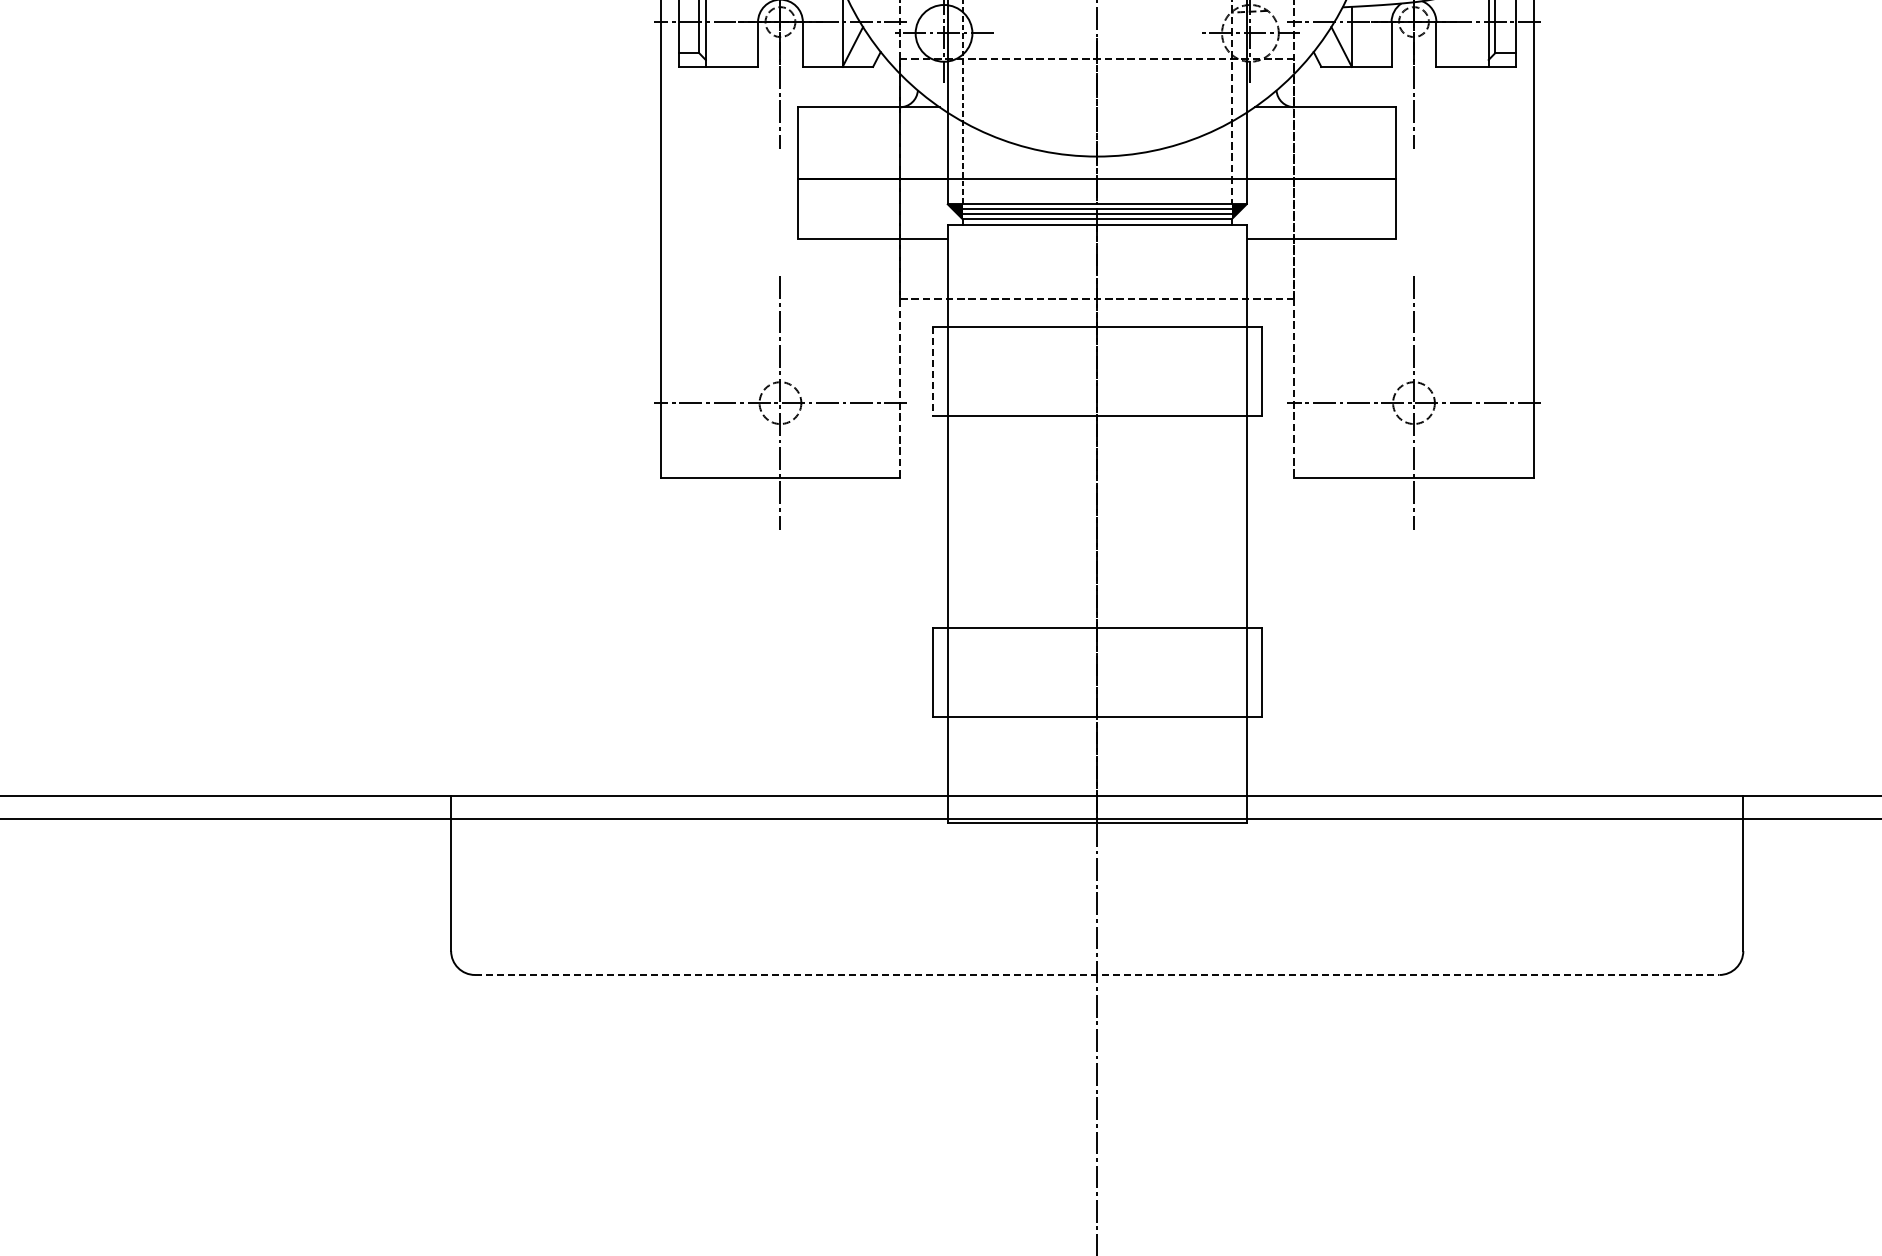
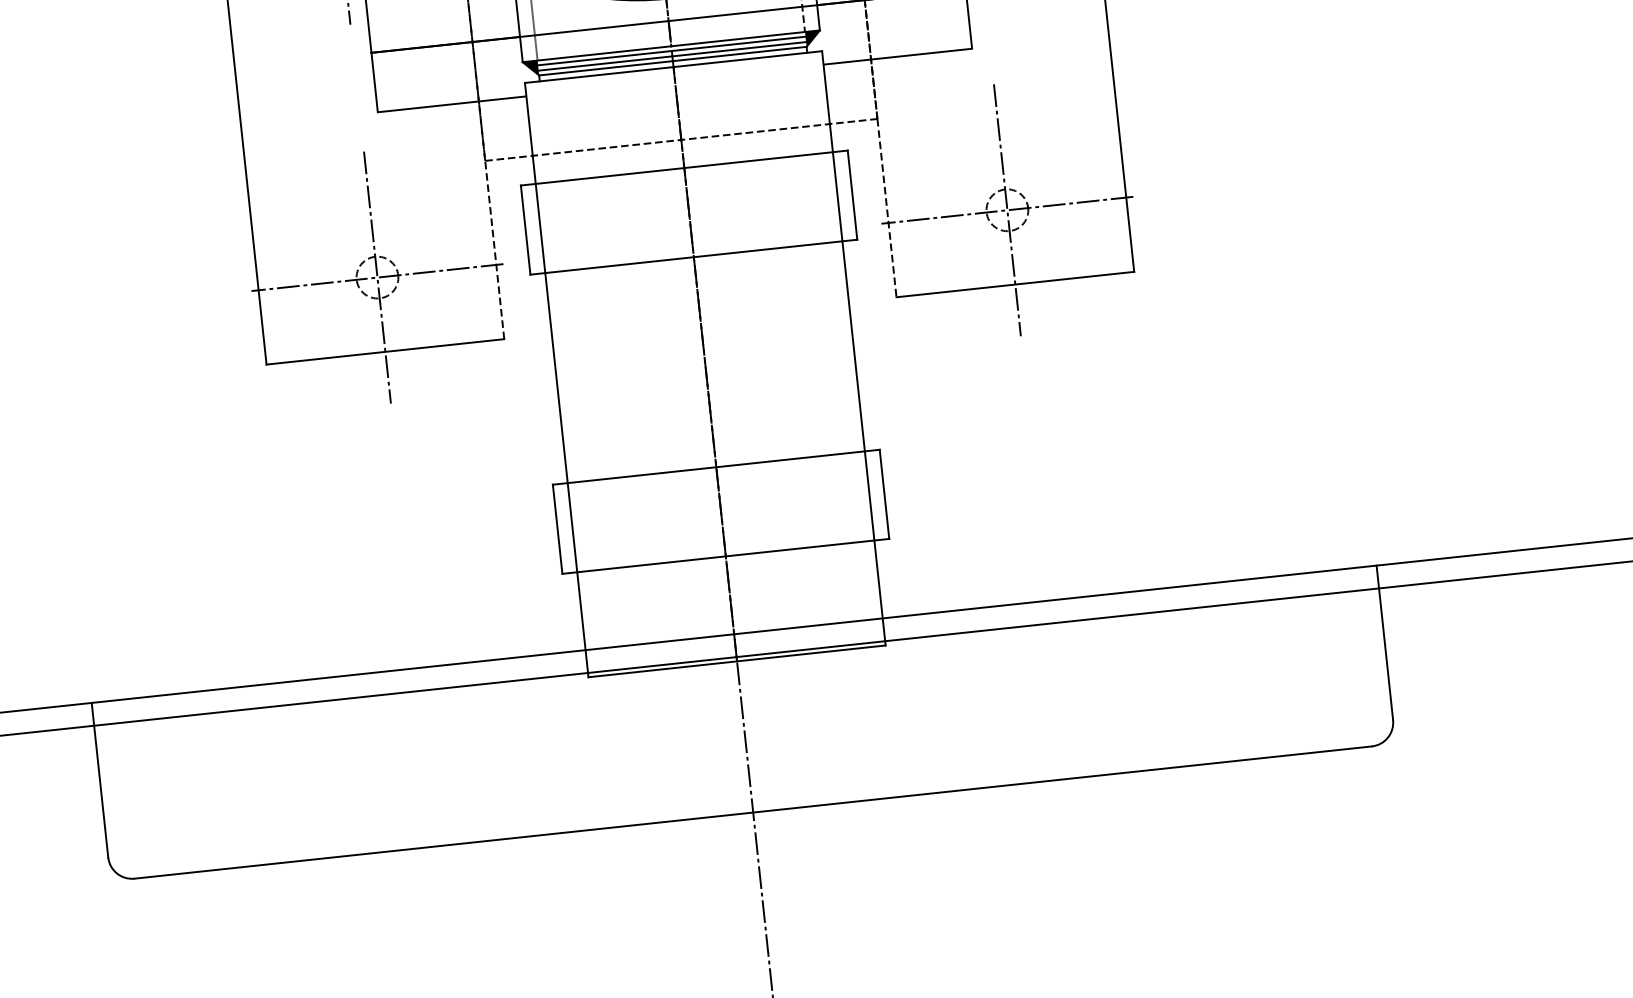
line: (932, 371) -> (525, 230), dashed -> solid
line: (1097, 974) -> (753, 812), dashed -> solid

